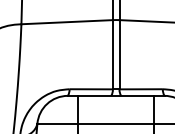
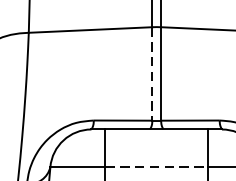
line: (112, 54) -> (151, 73), solid -> dashed
line: (116, 123) -> (157, 166), solid -> dashed

